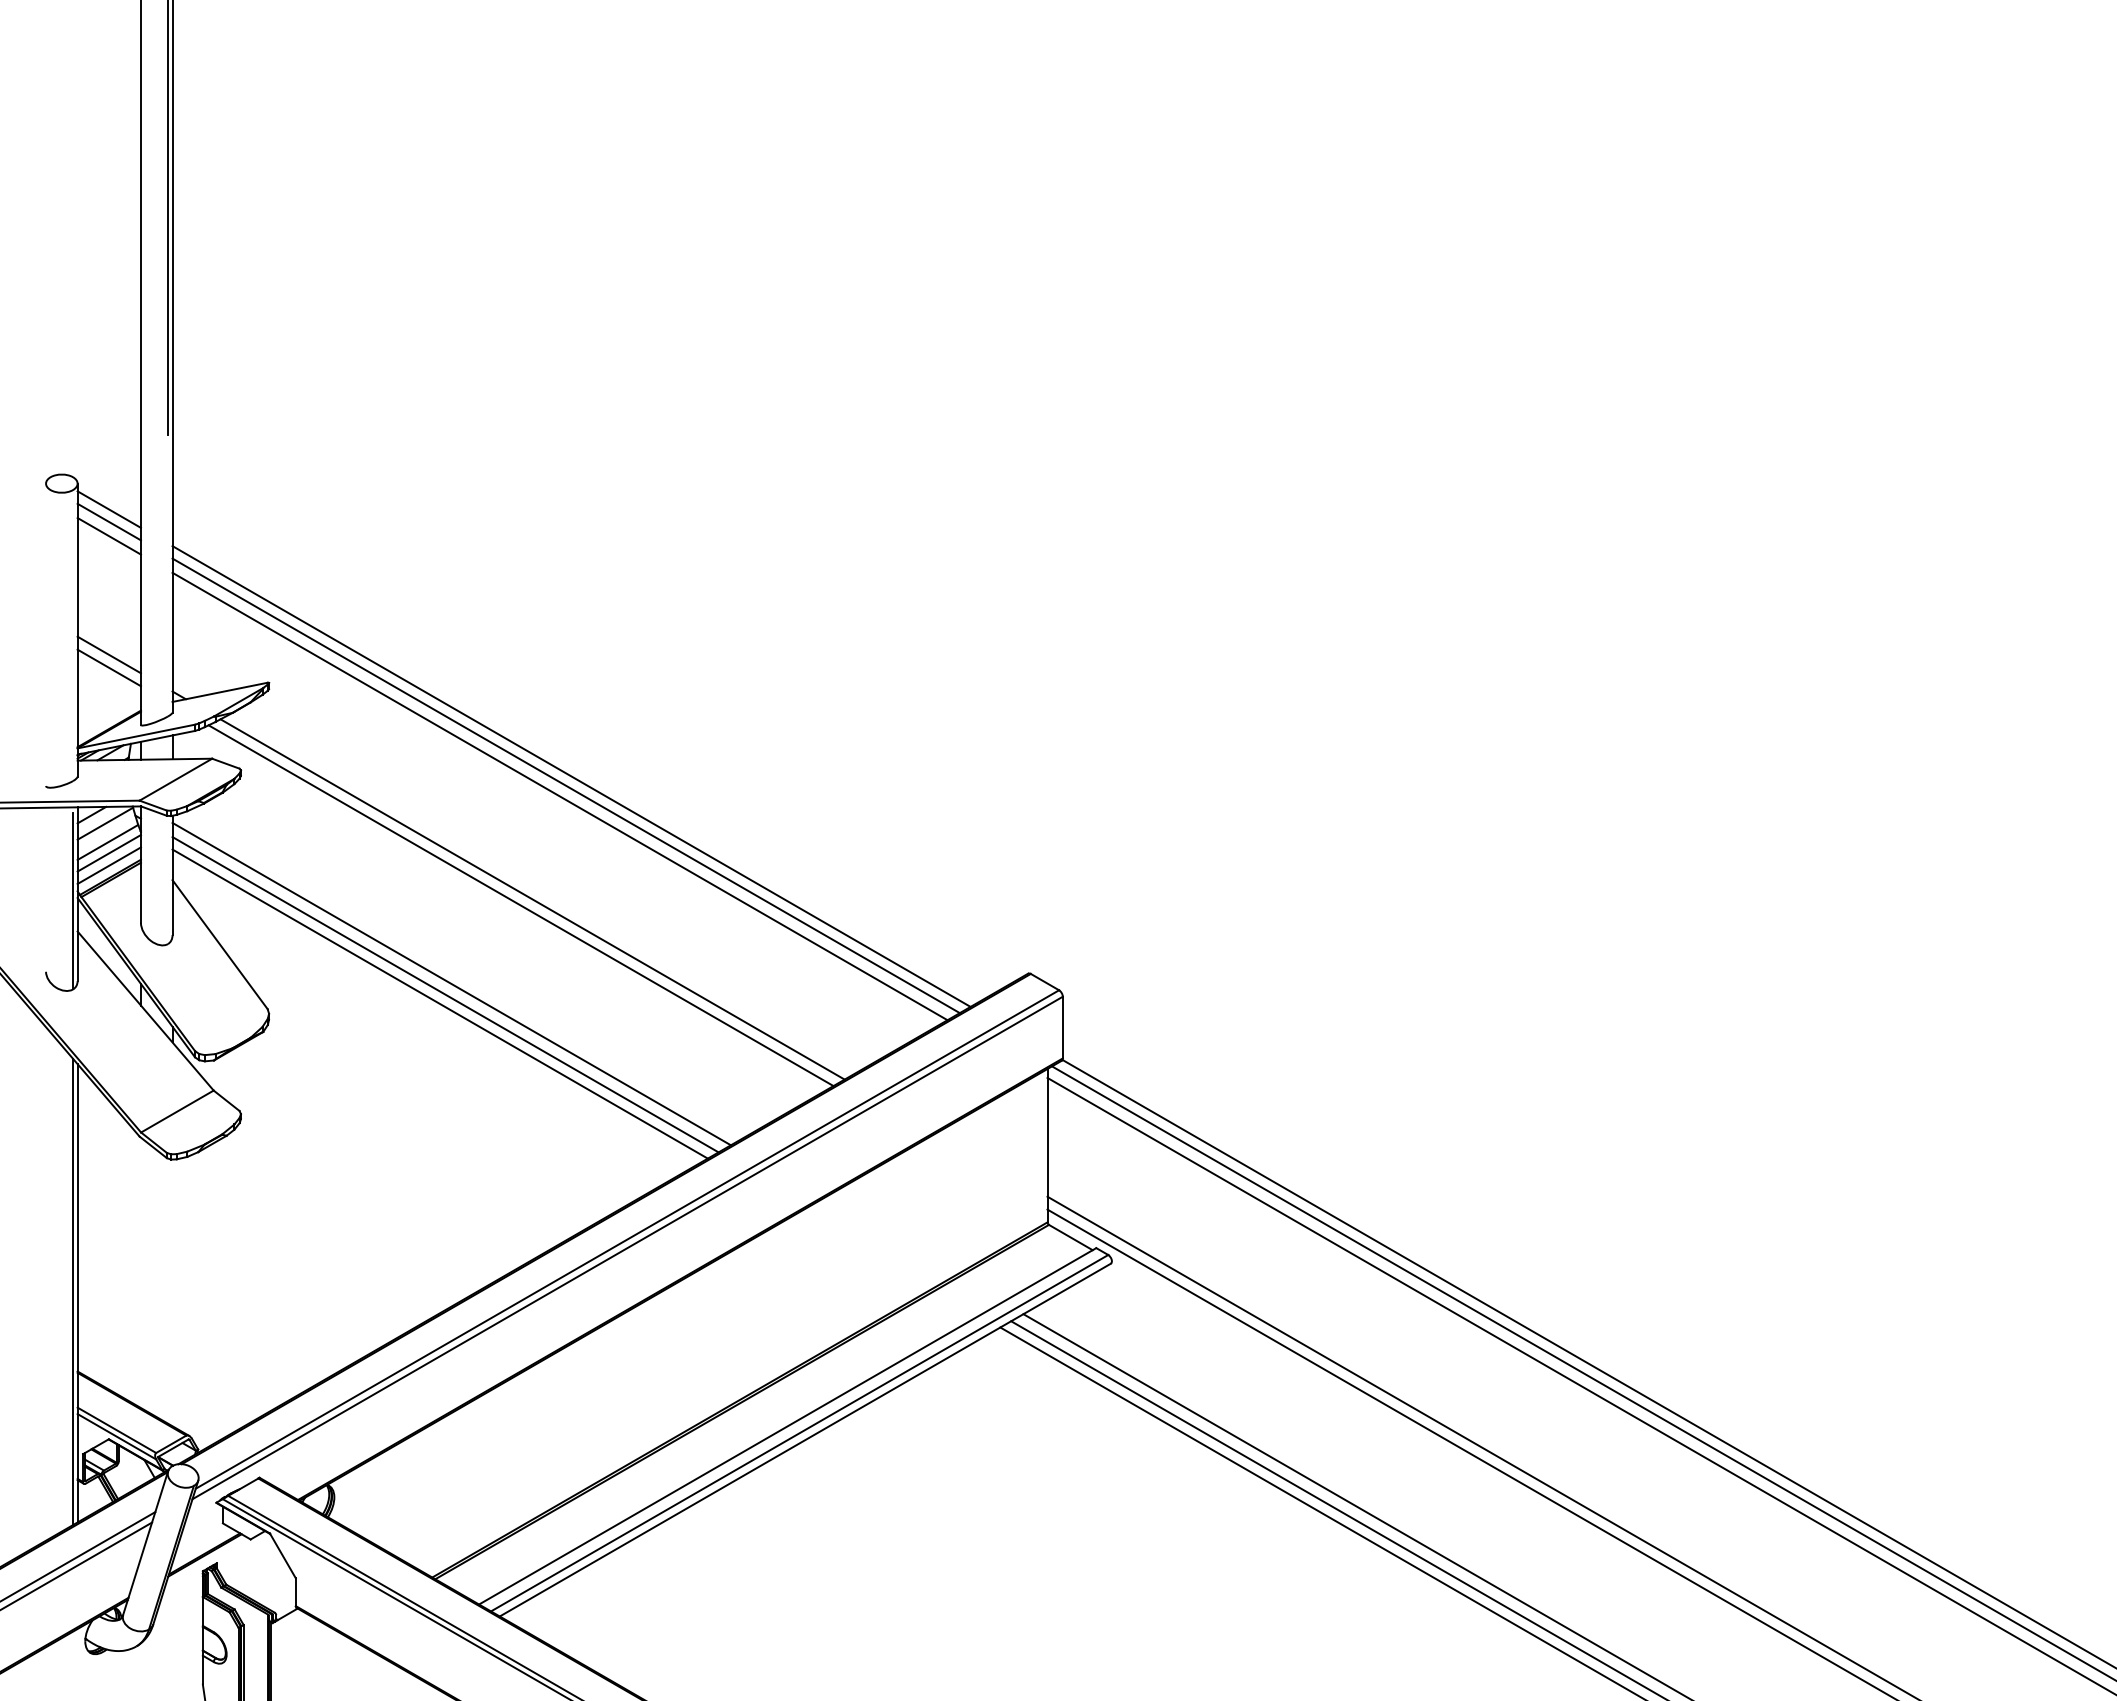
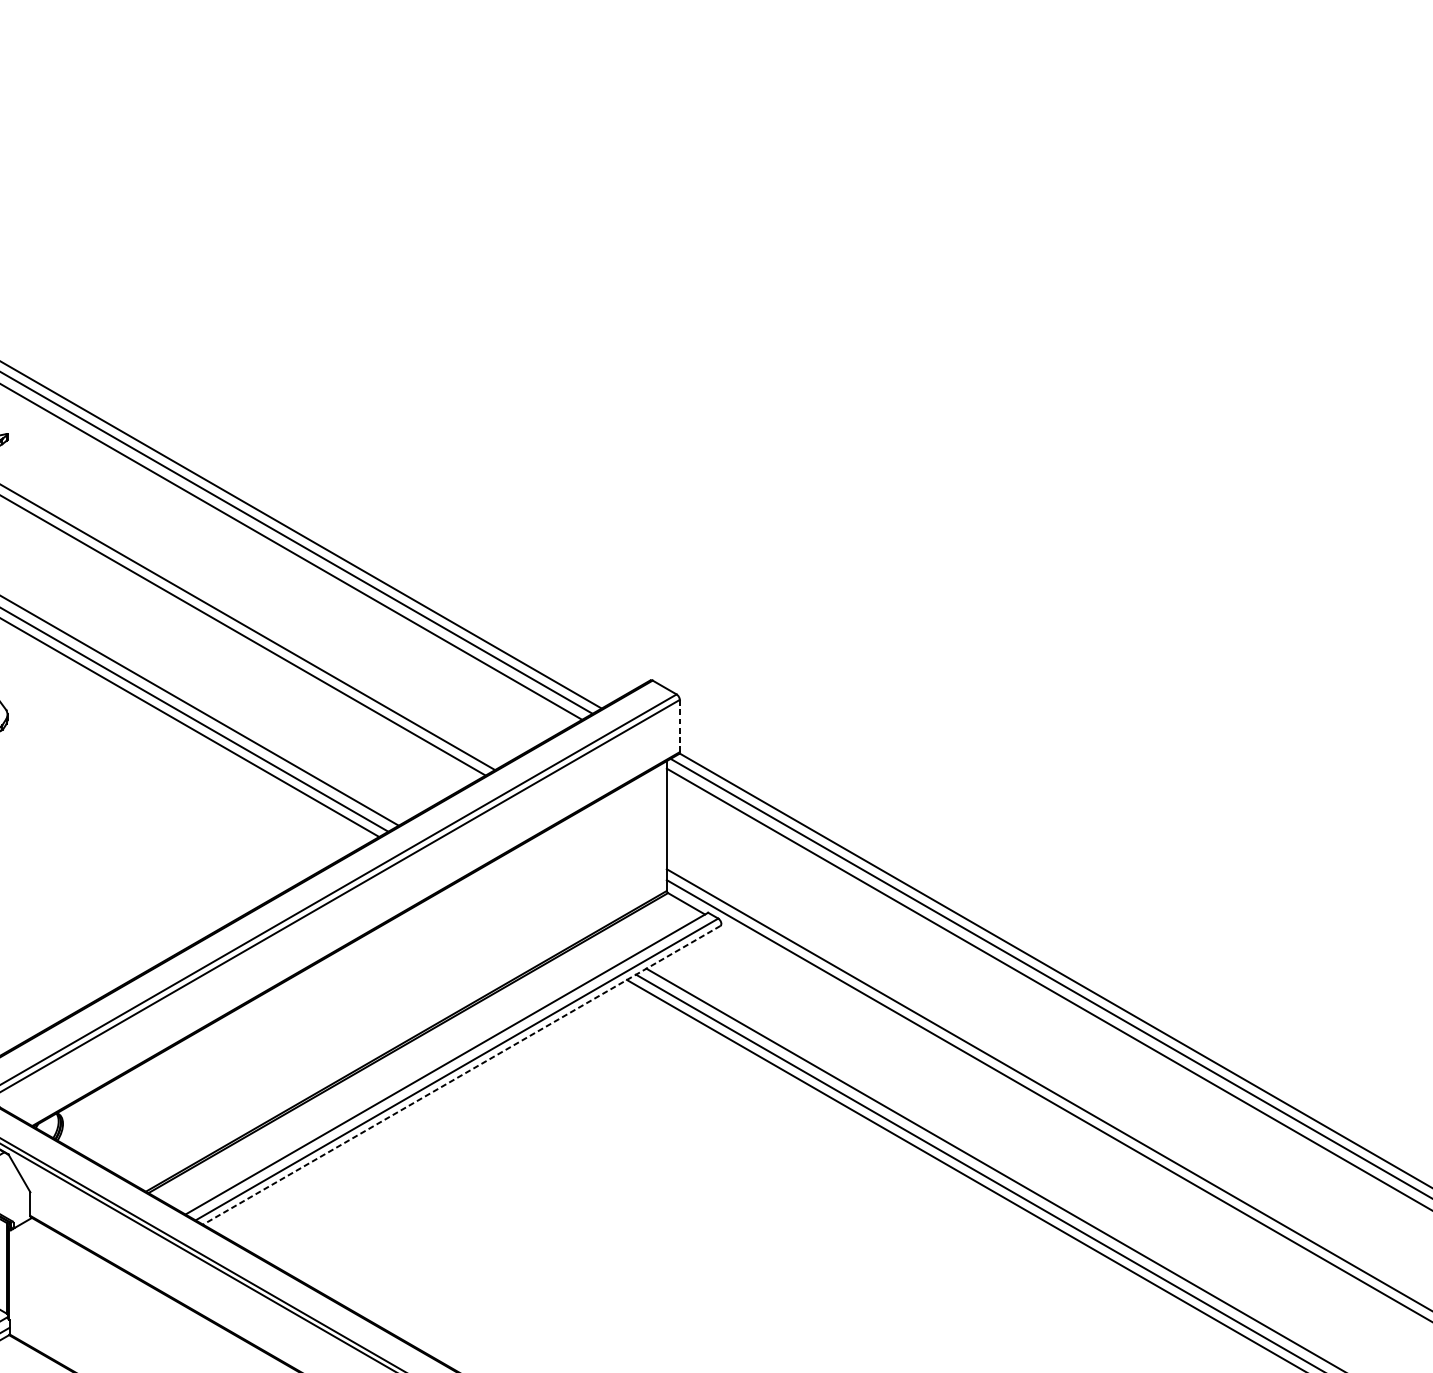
line: (1062, 1027) -> (679, 725), solid -> dashed
line: (805, 1440) -> (461, 1075), solid -> dashed

